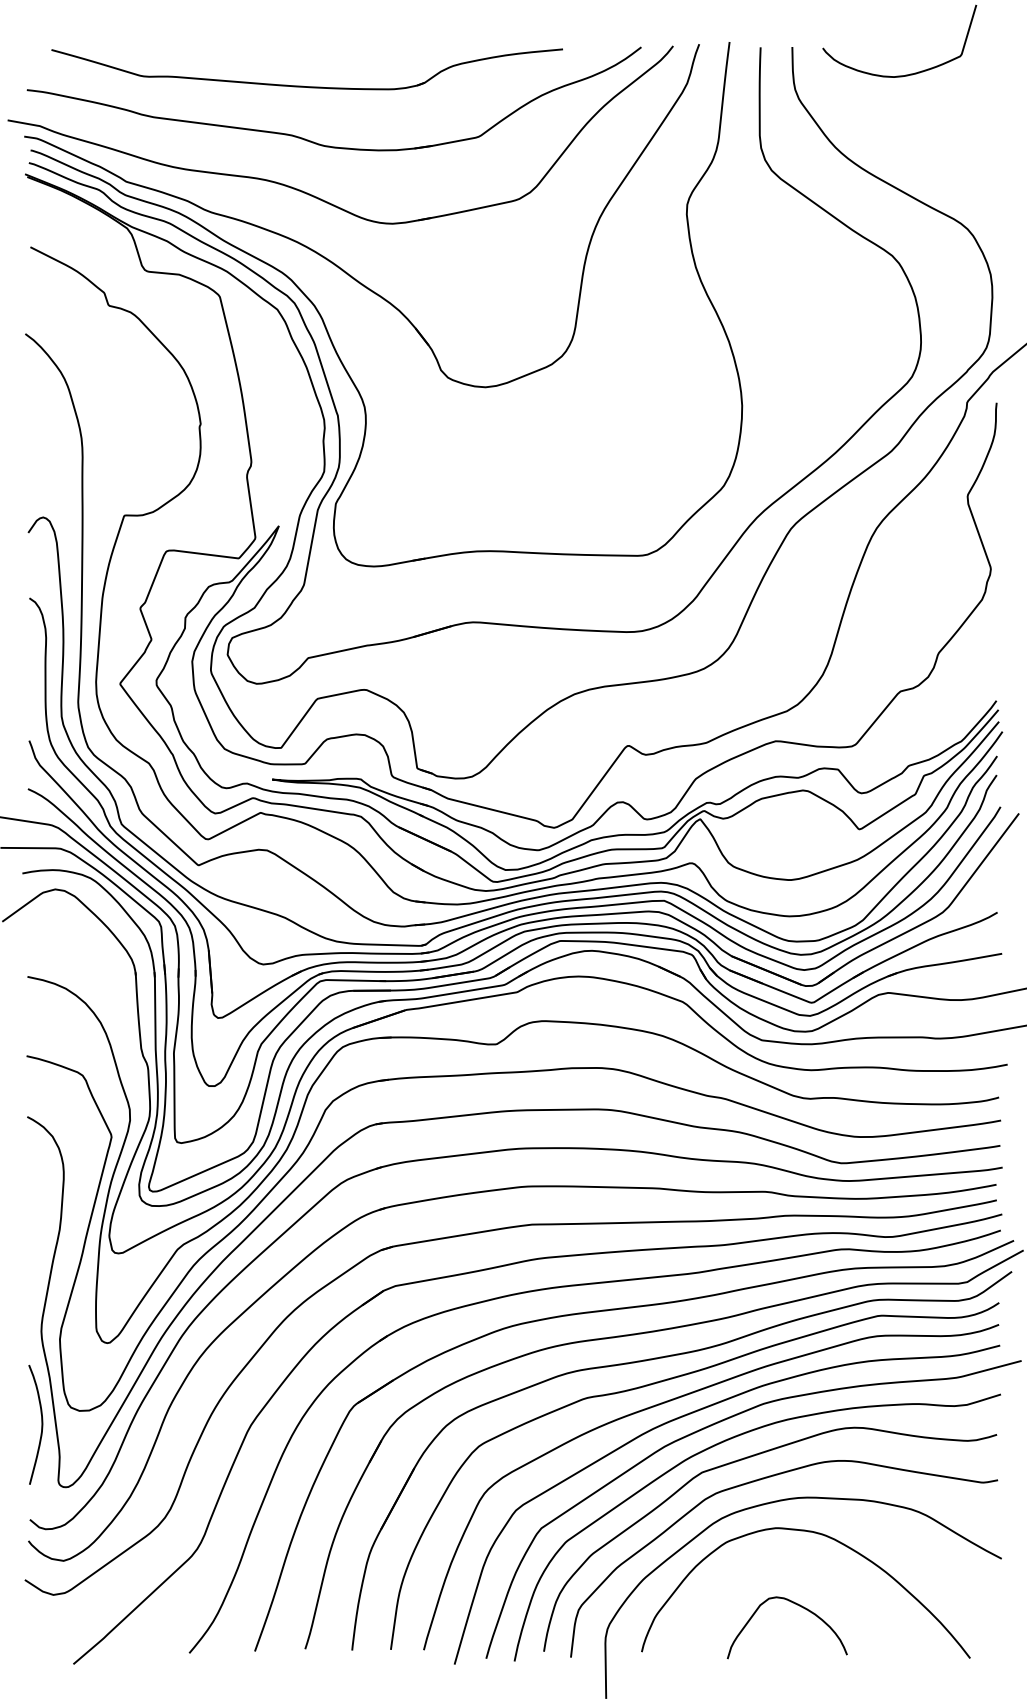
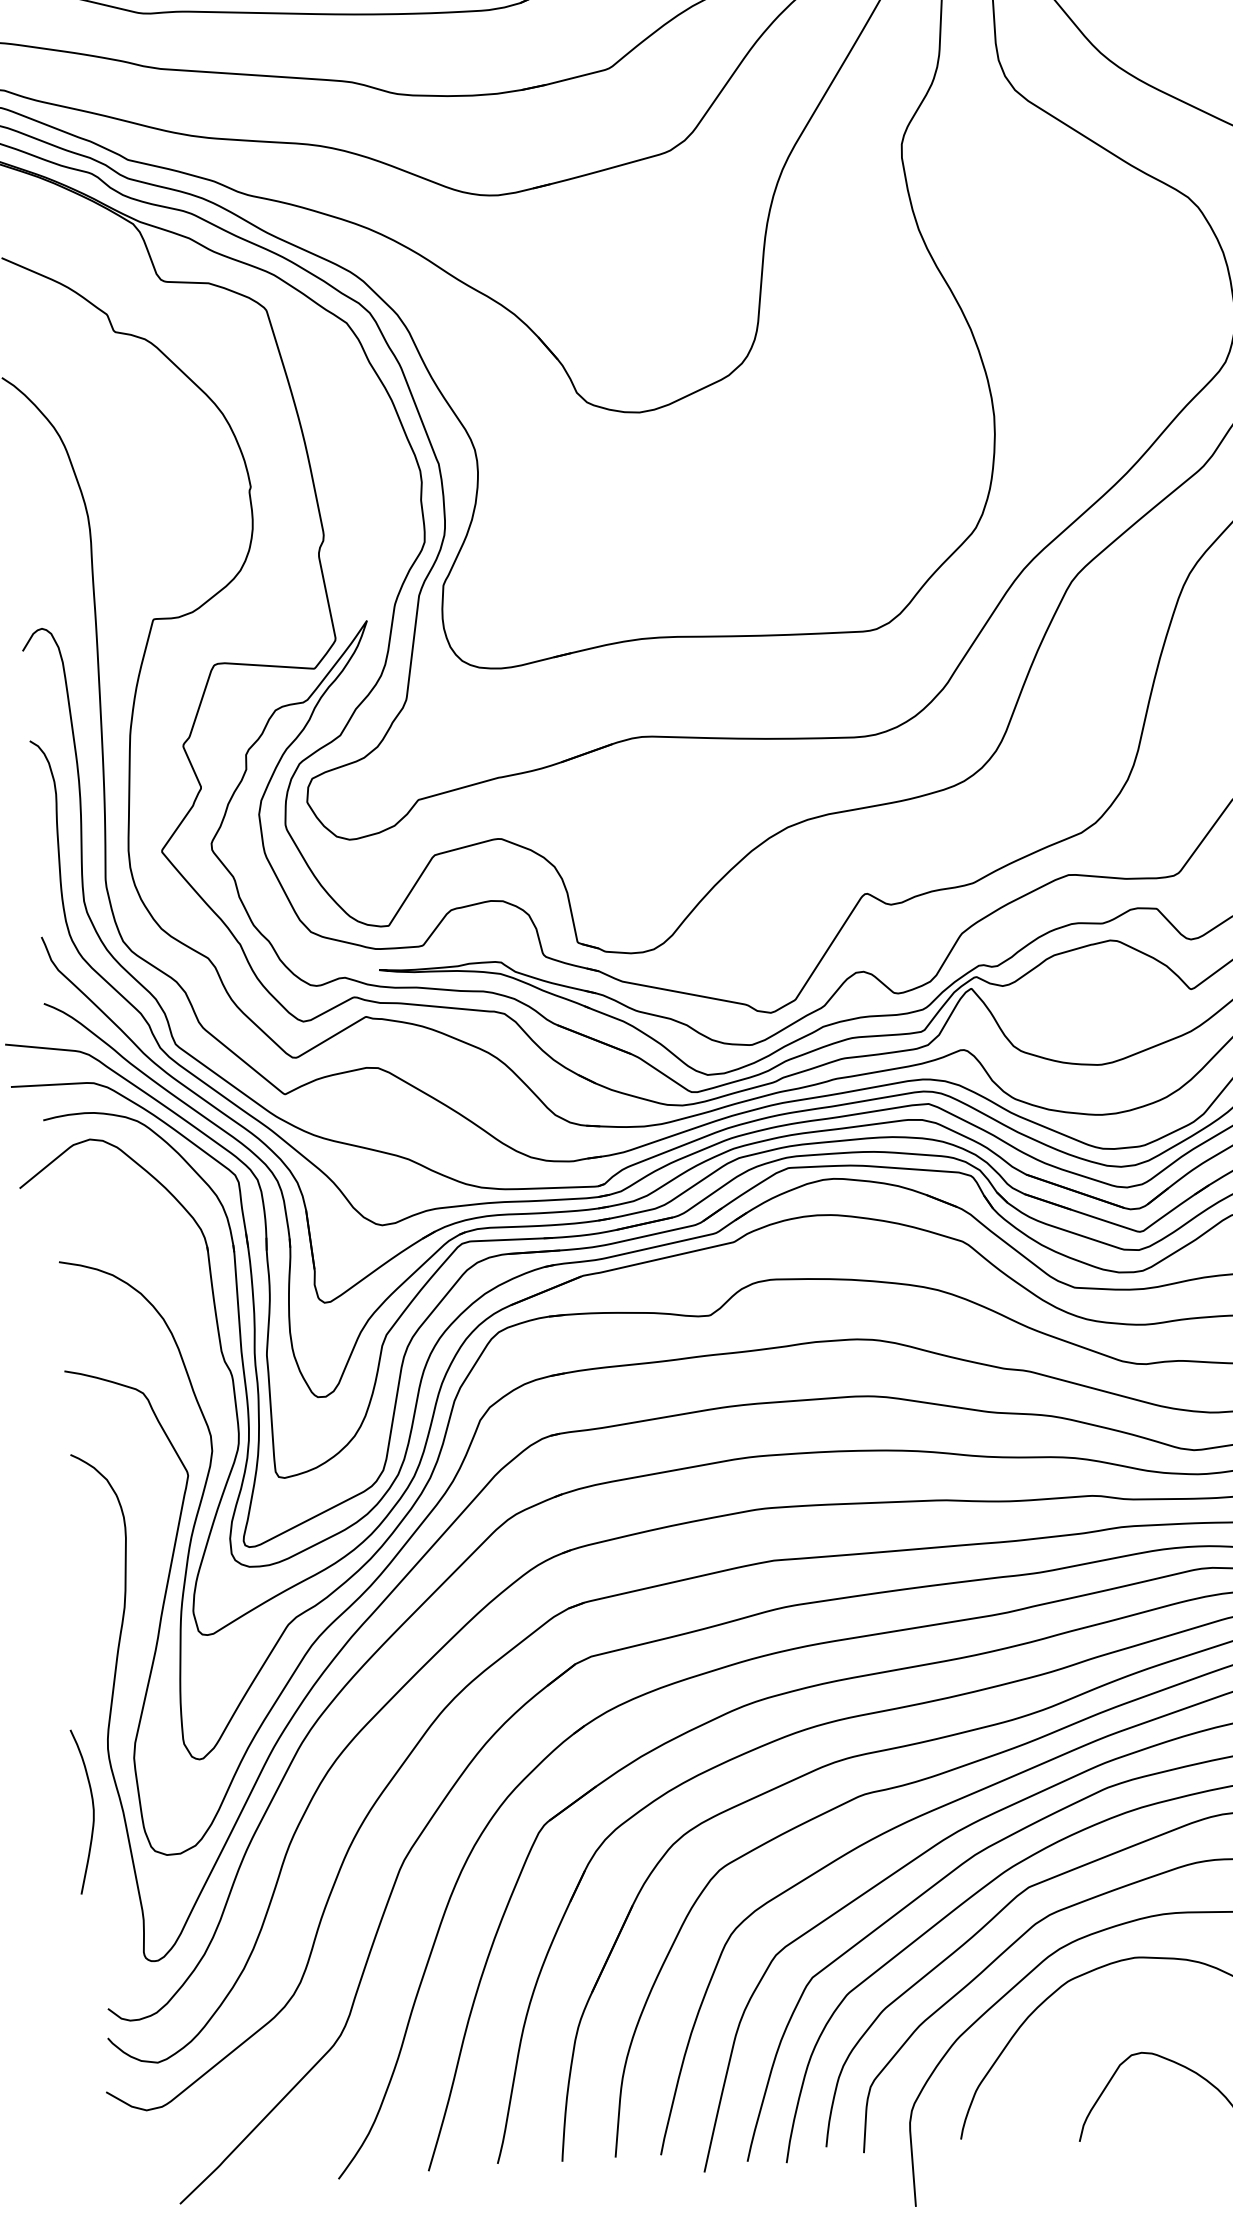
curve: (41, 1424) -> (92, 1810), moved

